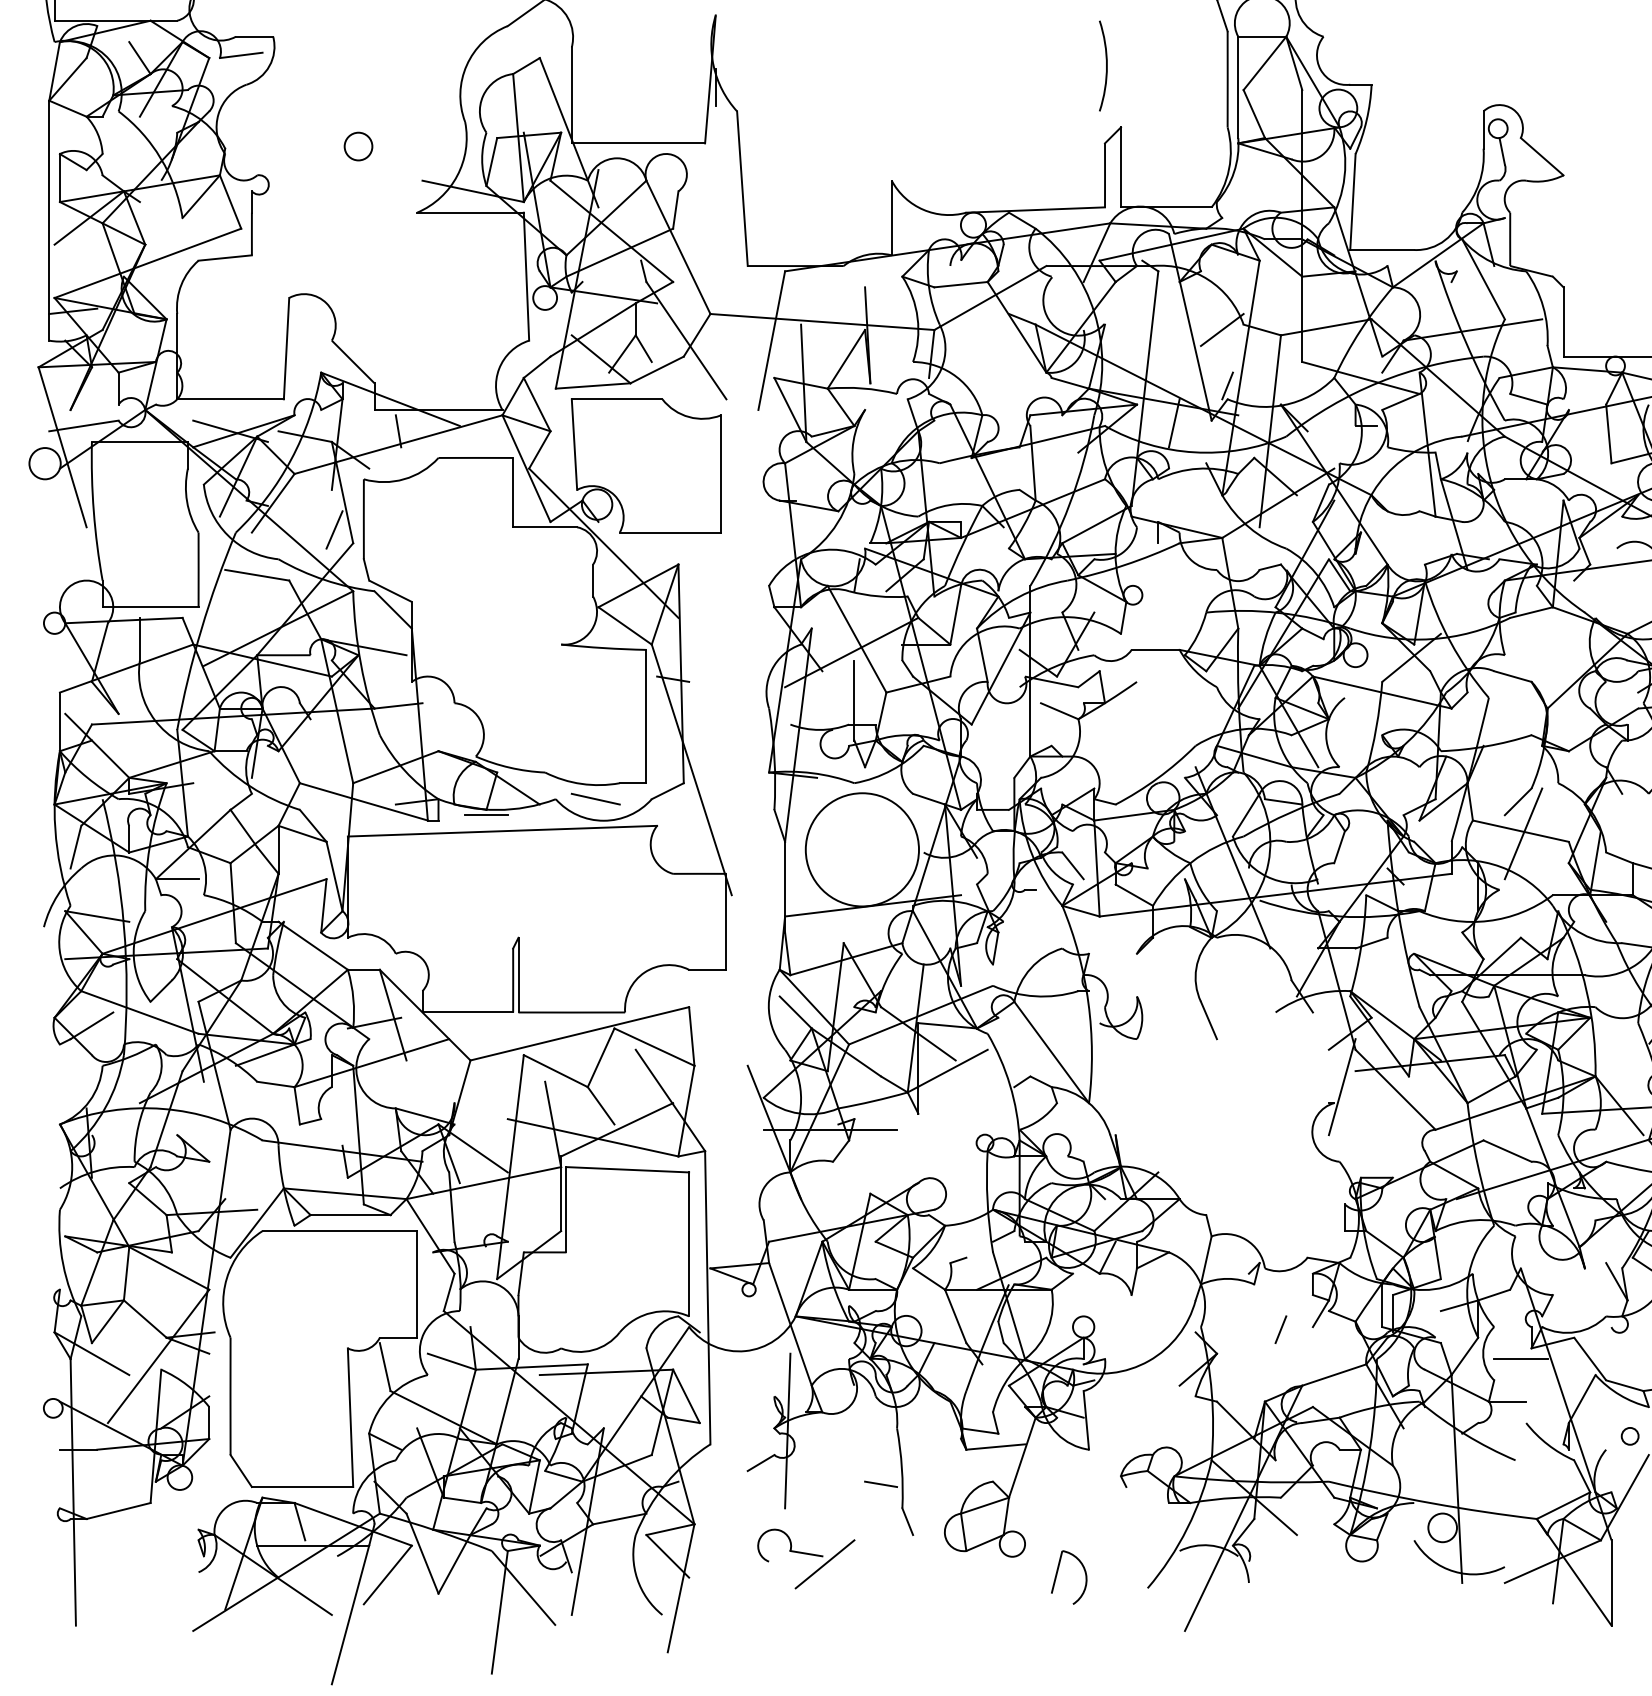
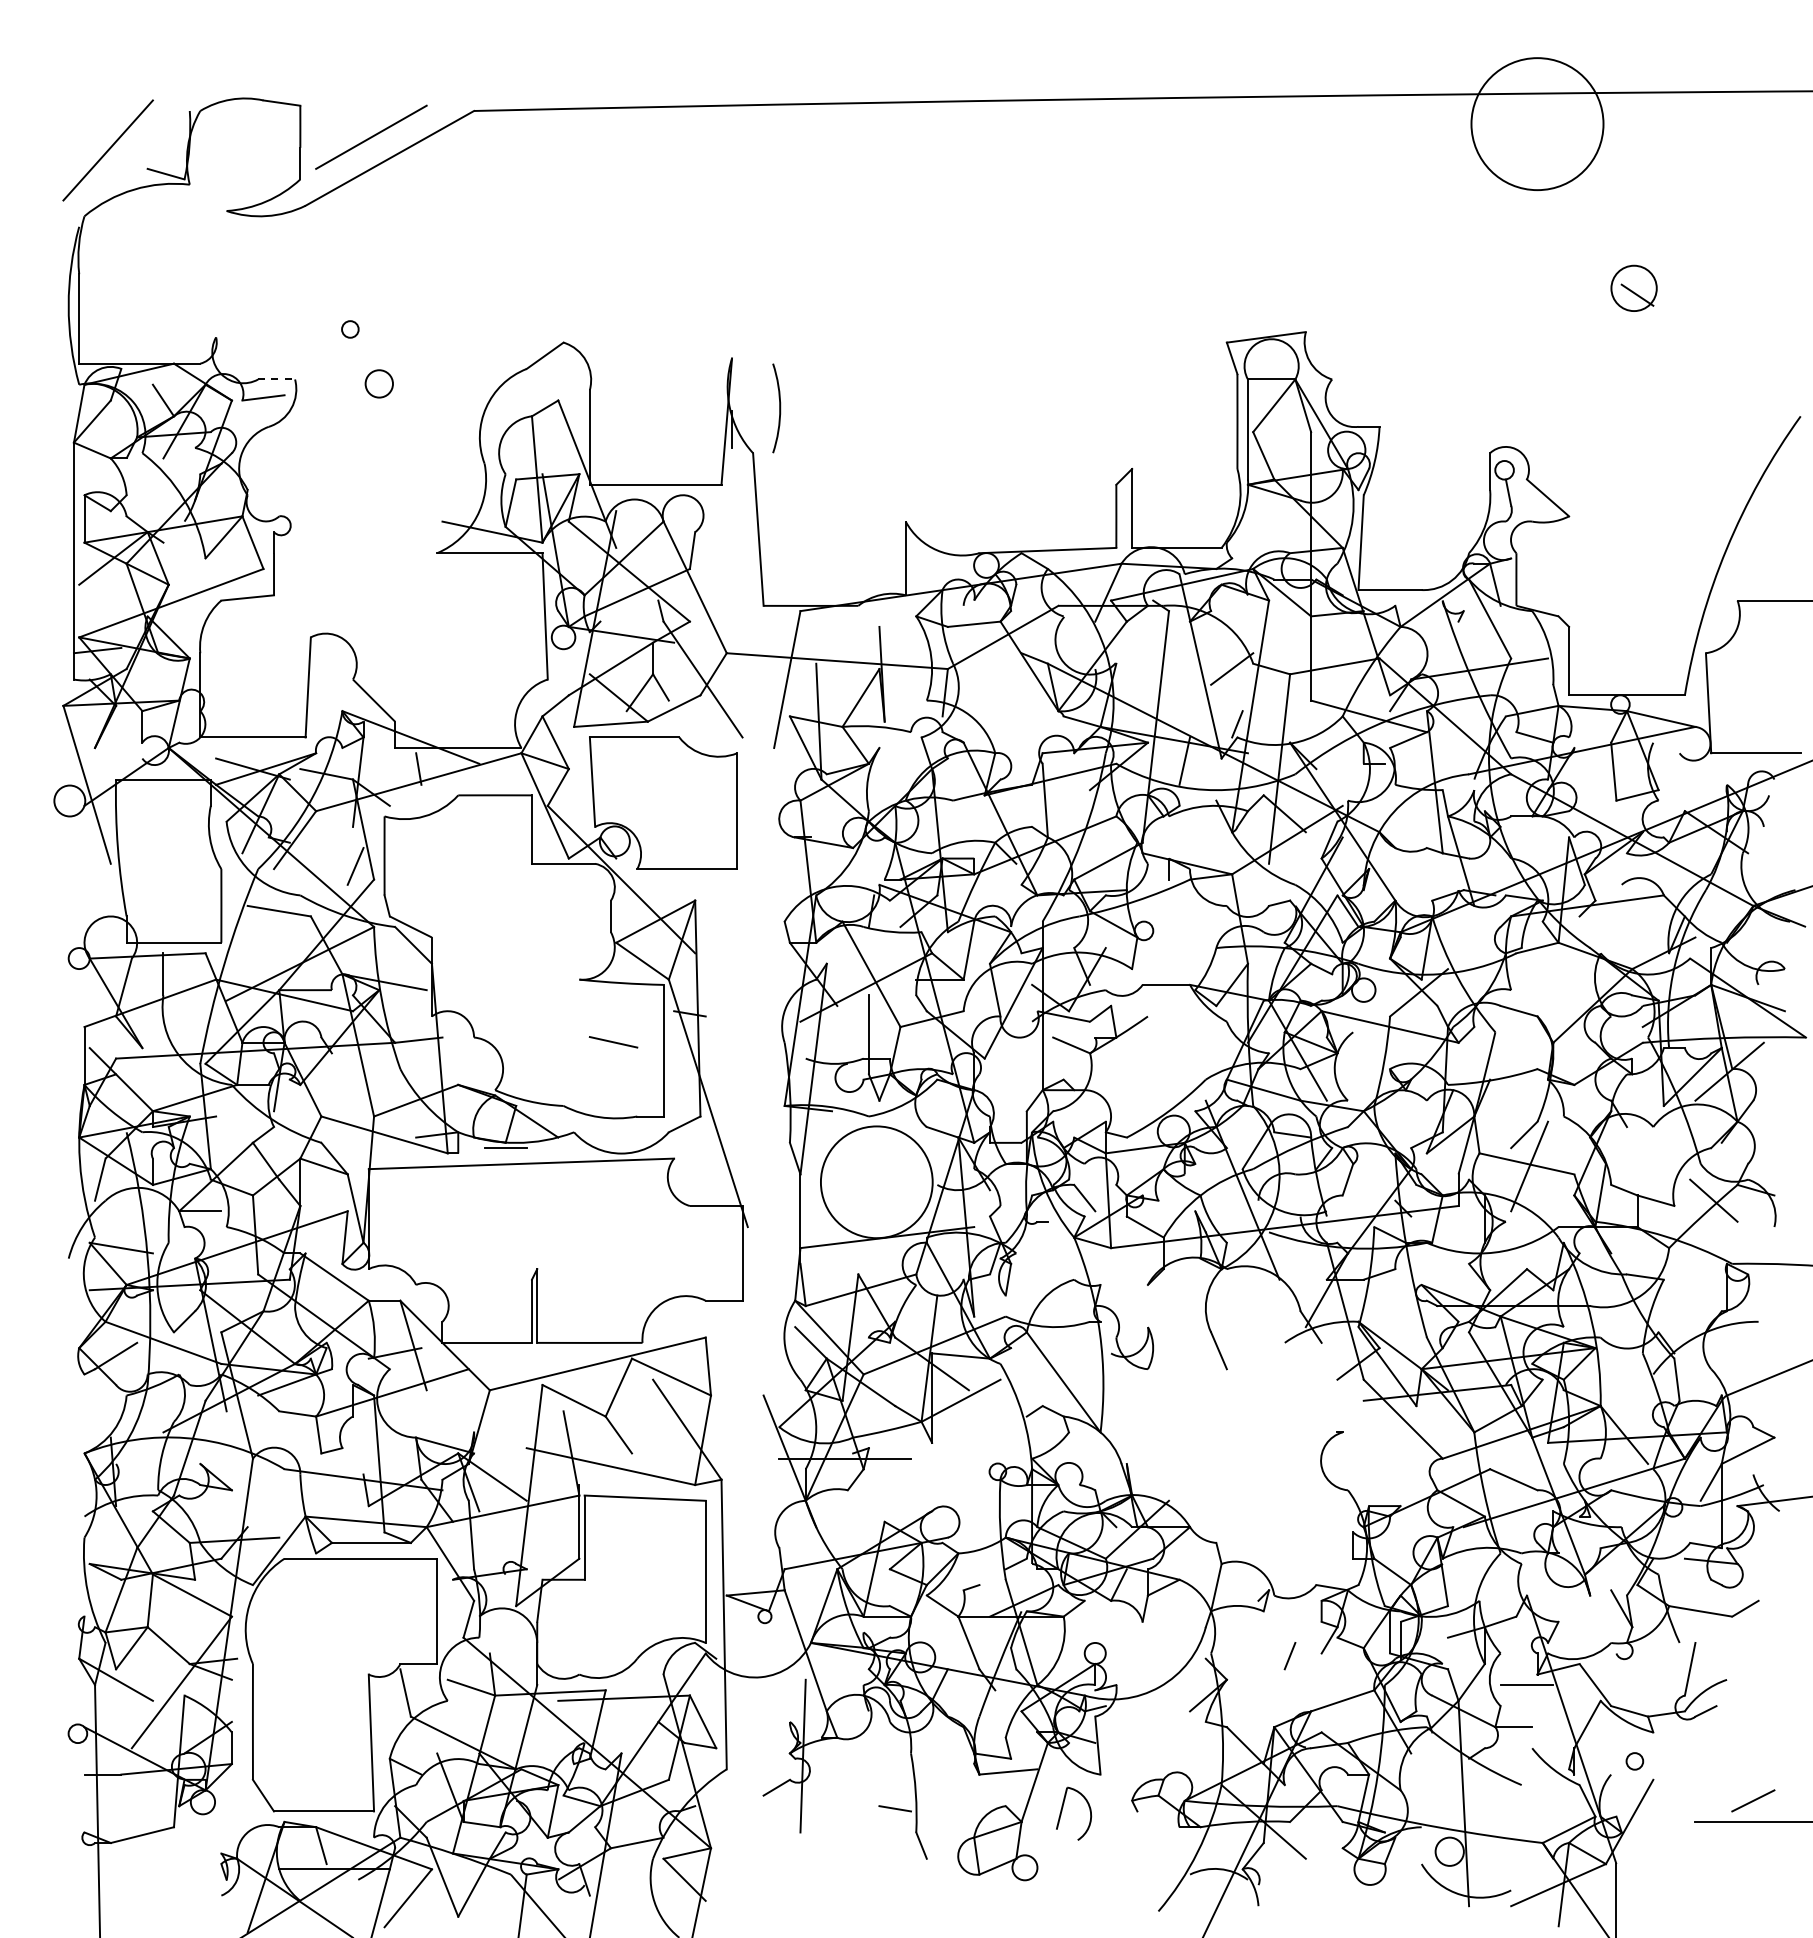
line: (255, 36) -> (277, 379), solid -> dashed
arc: (1106, 66) -> (779, 408), moved
circle: (357, 146) -> (378, 383), moved
line: (83, 425) -> (107, 763), removed
line: (595, 799) -> (613, 1042), moved
line: (1342, 1087) -> (1350, 1416), removed
line: (616, 1129) -> (634, 1458), removed
part: (806, 1559) -> (821, 1882), removed
part: (1057, 1575) -> (1062, 1811), moved

